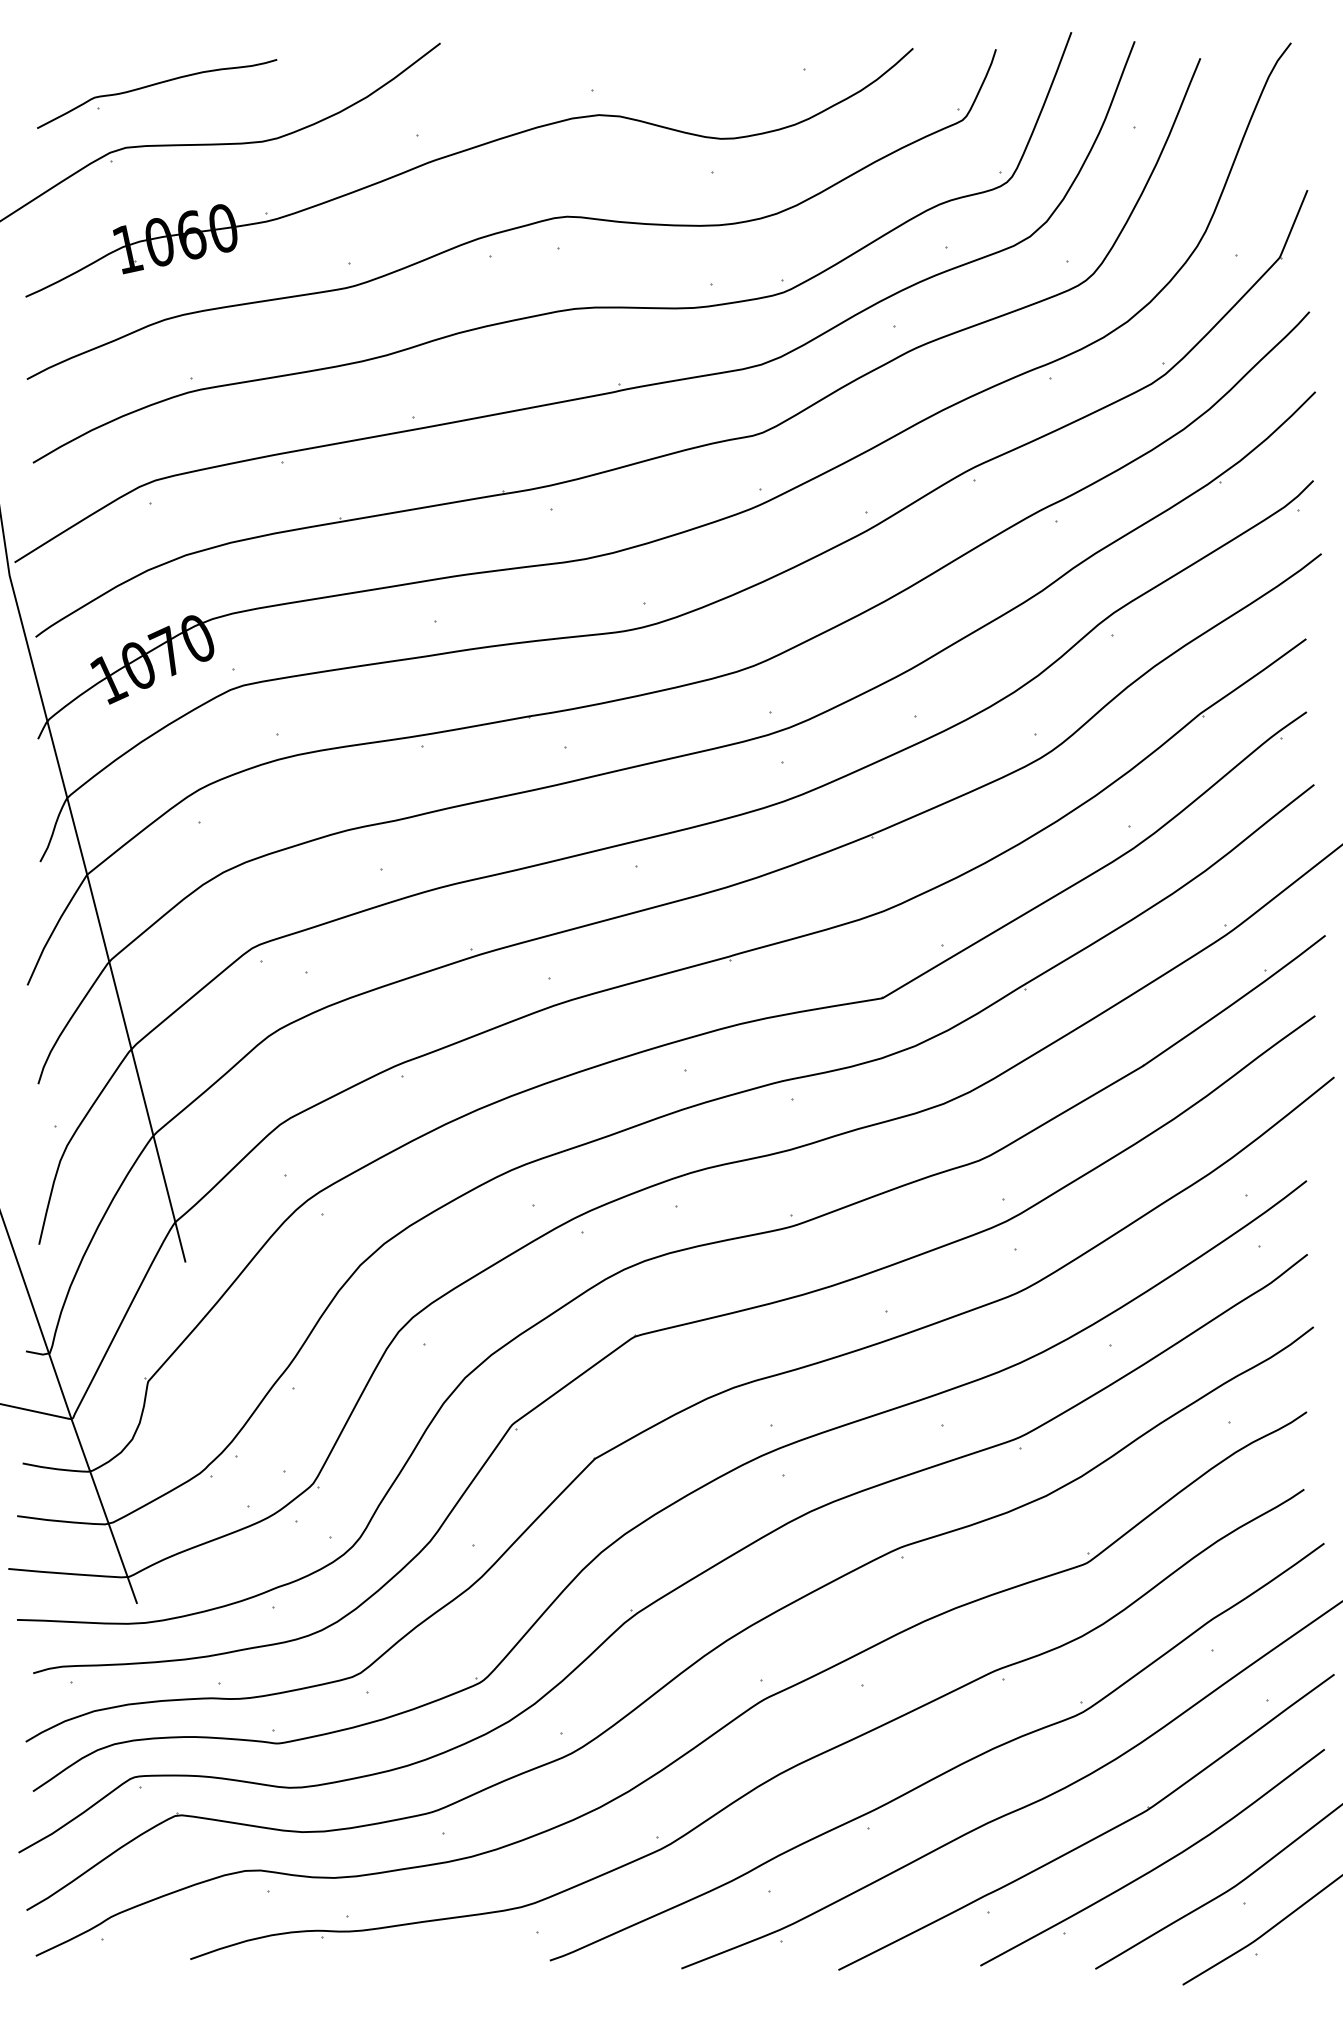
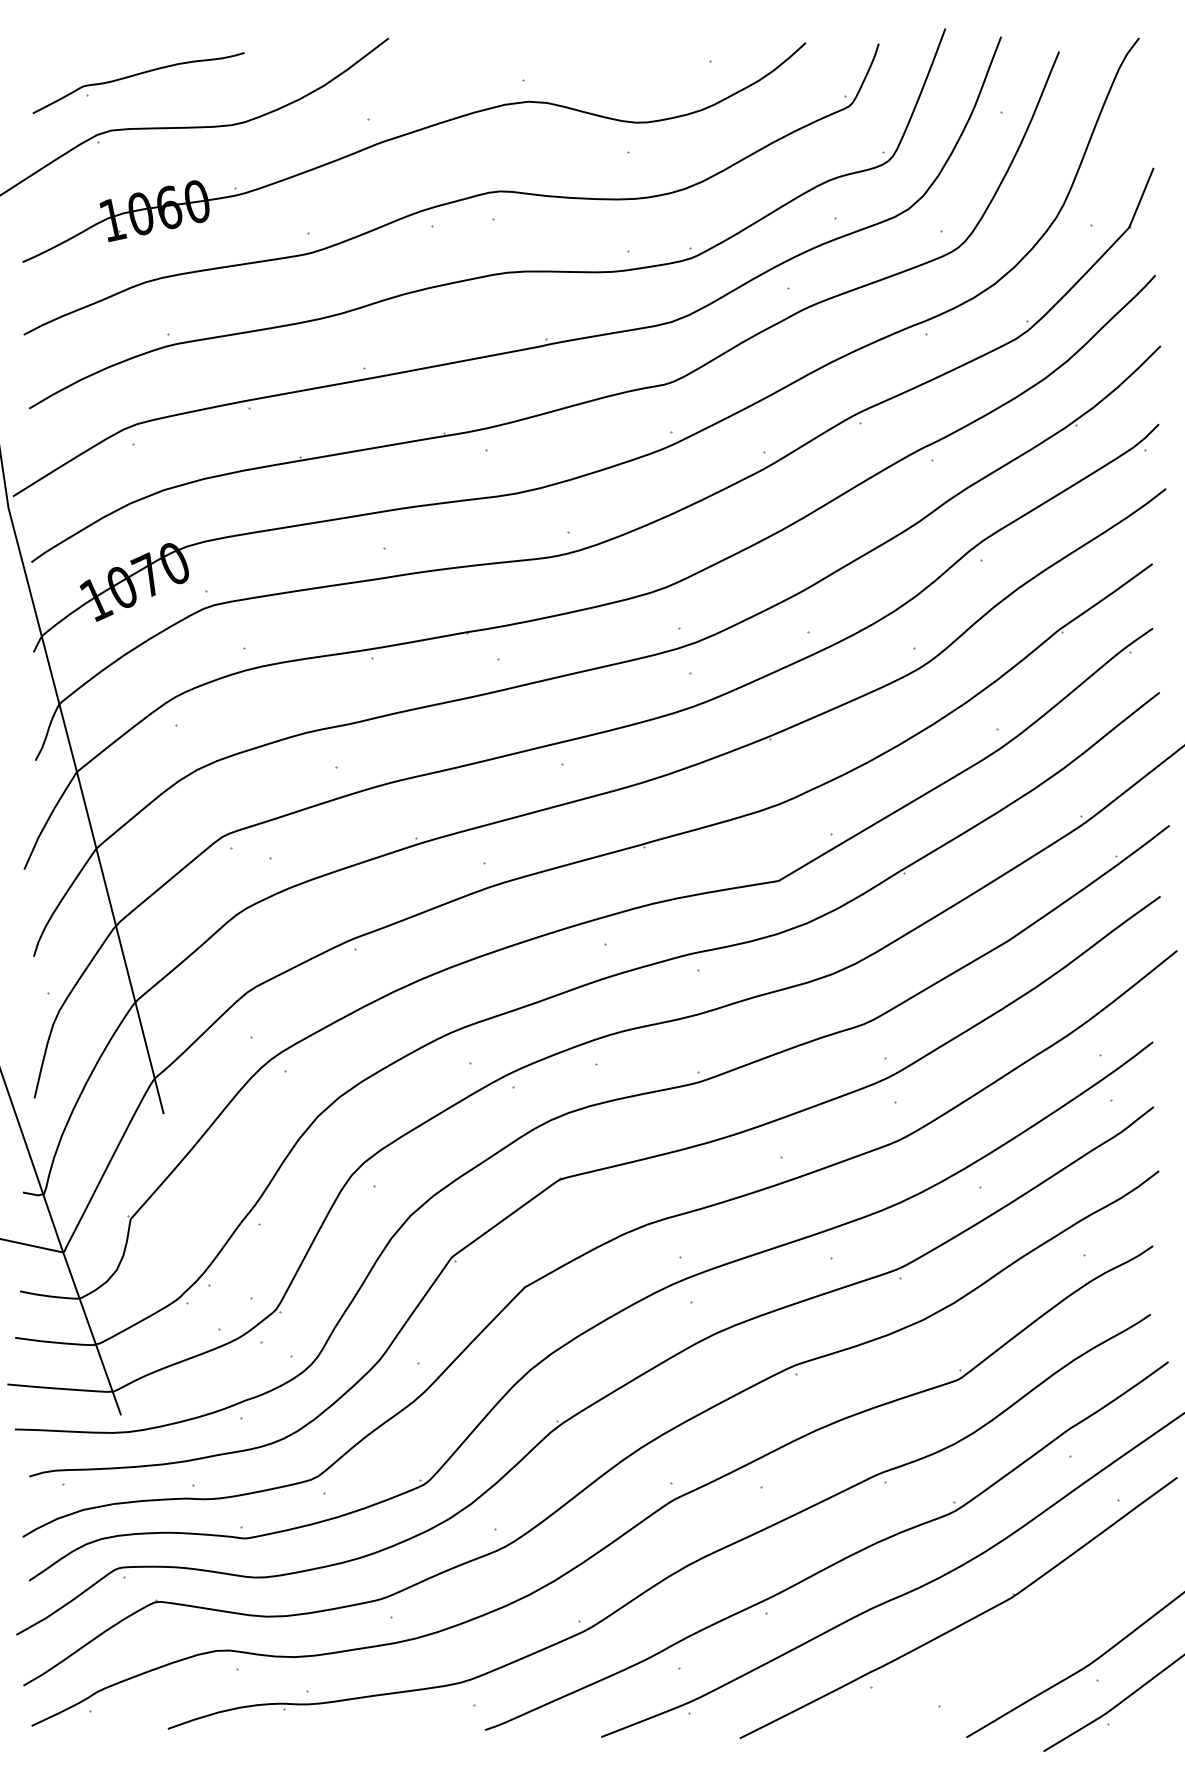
curve: (1156, 1866) -> (1020, 1647), removed

